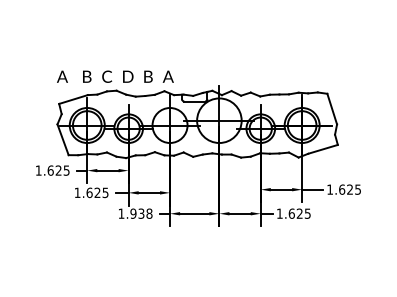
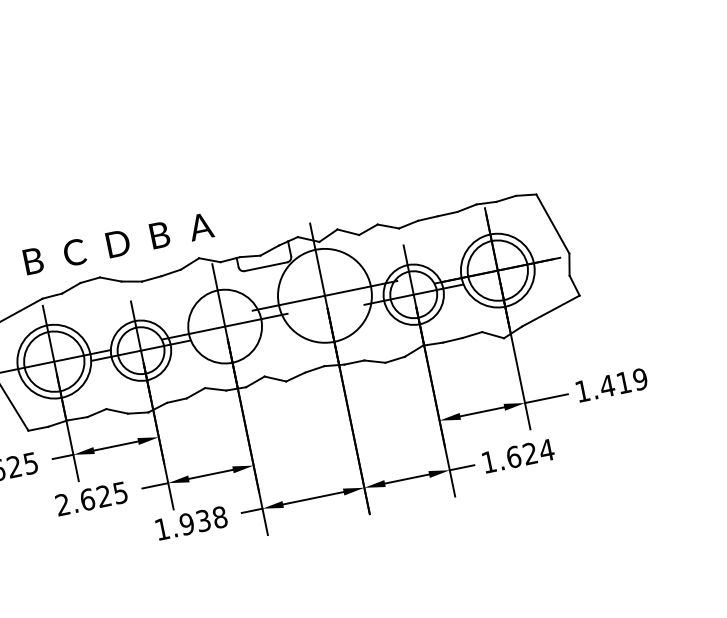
text: (349, 189) -> (622, 382), 1.625 -> 1.419
text: (77, 192) -> (62, 504), 1.625 -> 2.625
text: (307, 213) -> (546, 449), 1.625 -> 1.624

